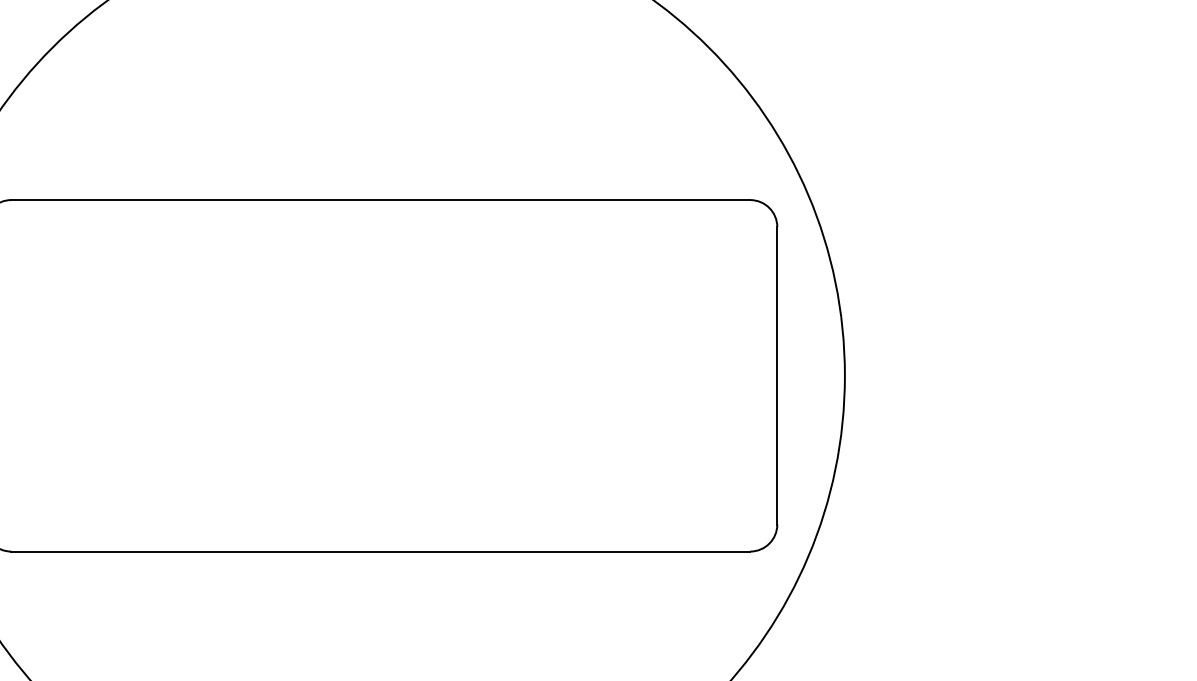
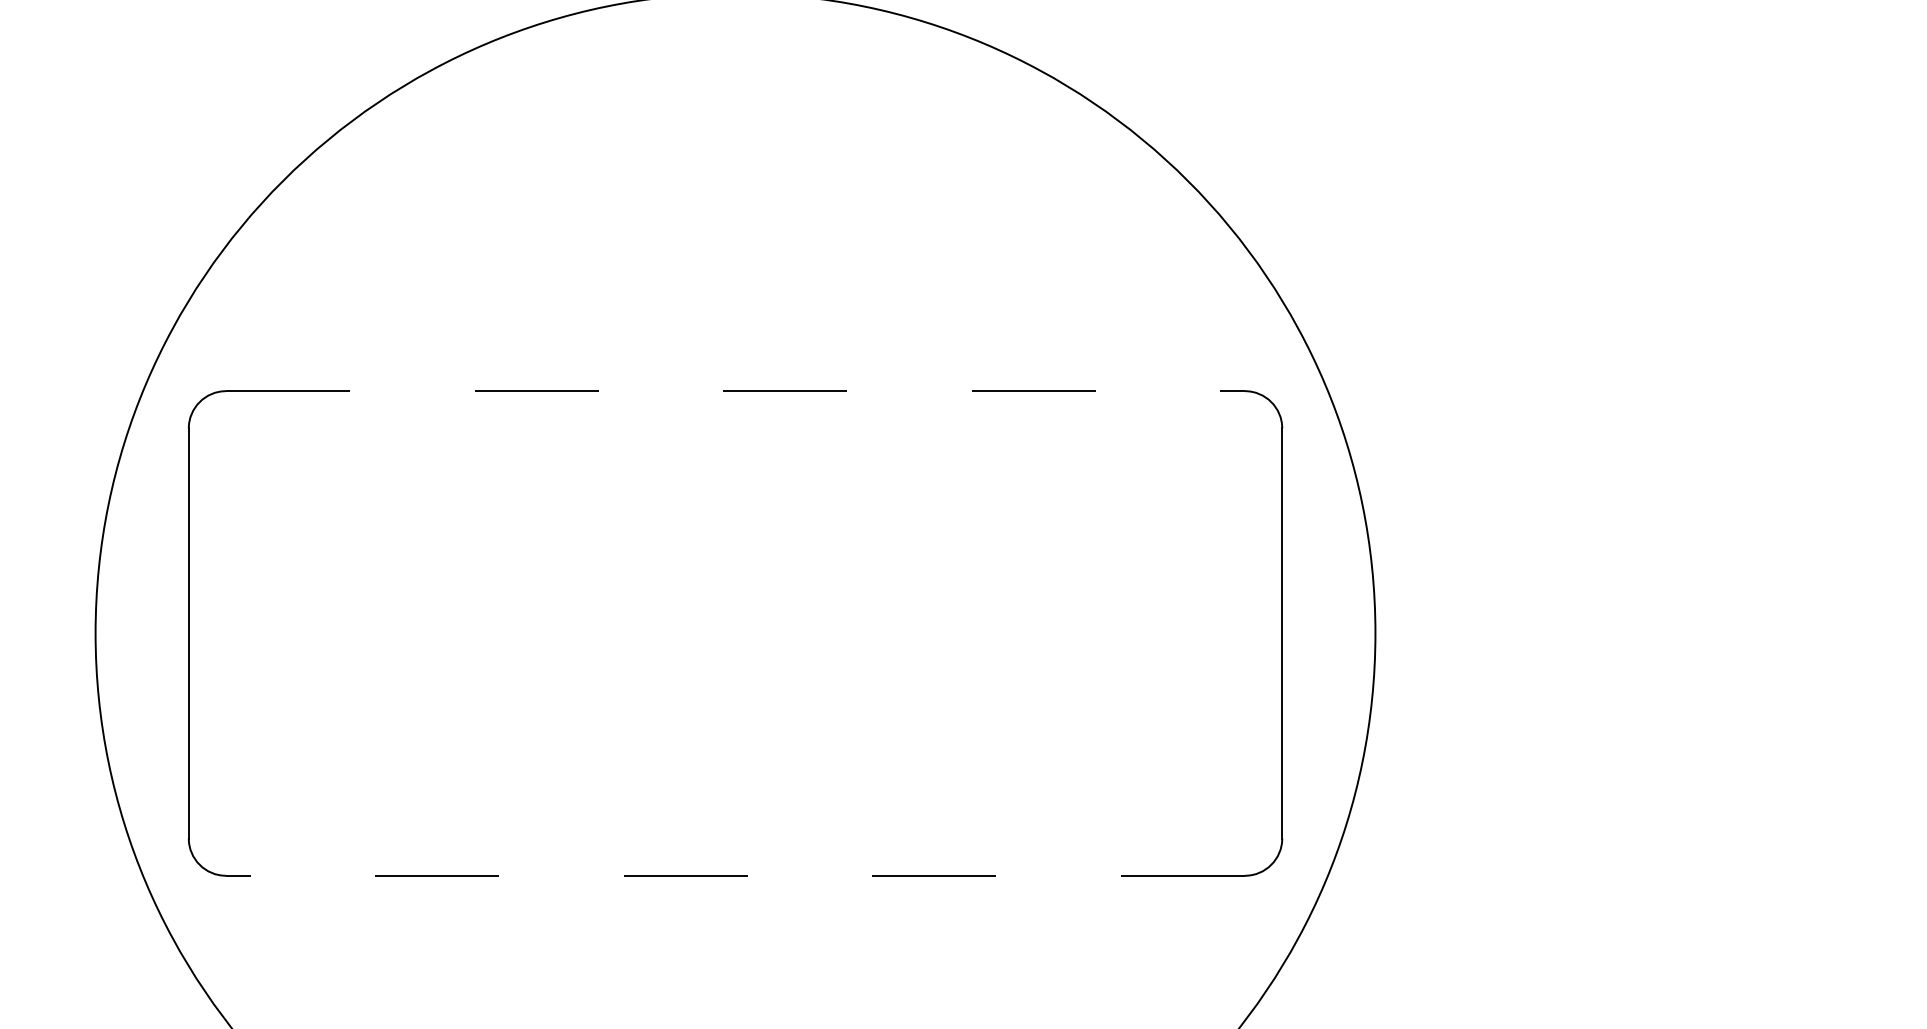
line: (381, 200) -> (736, 391), solid -> dashed
line: (380, 551) -> (735, 875), solid -> dashed

